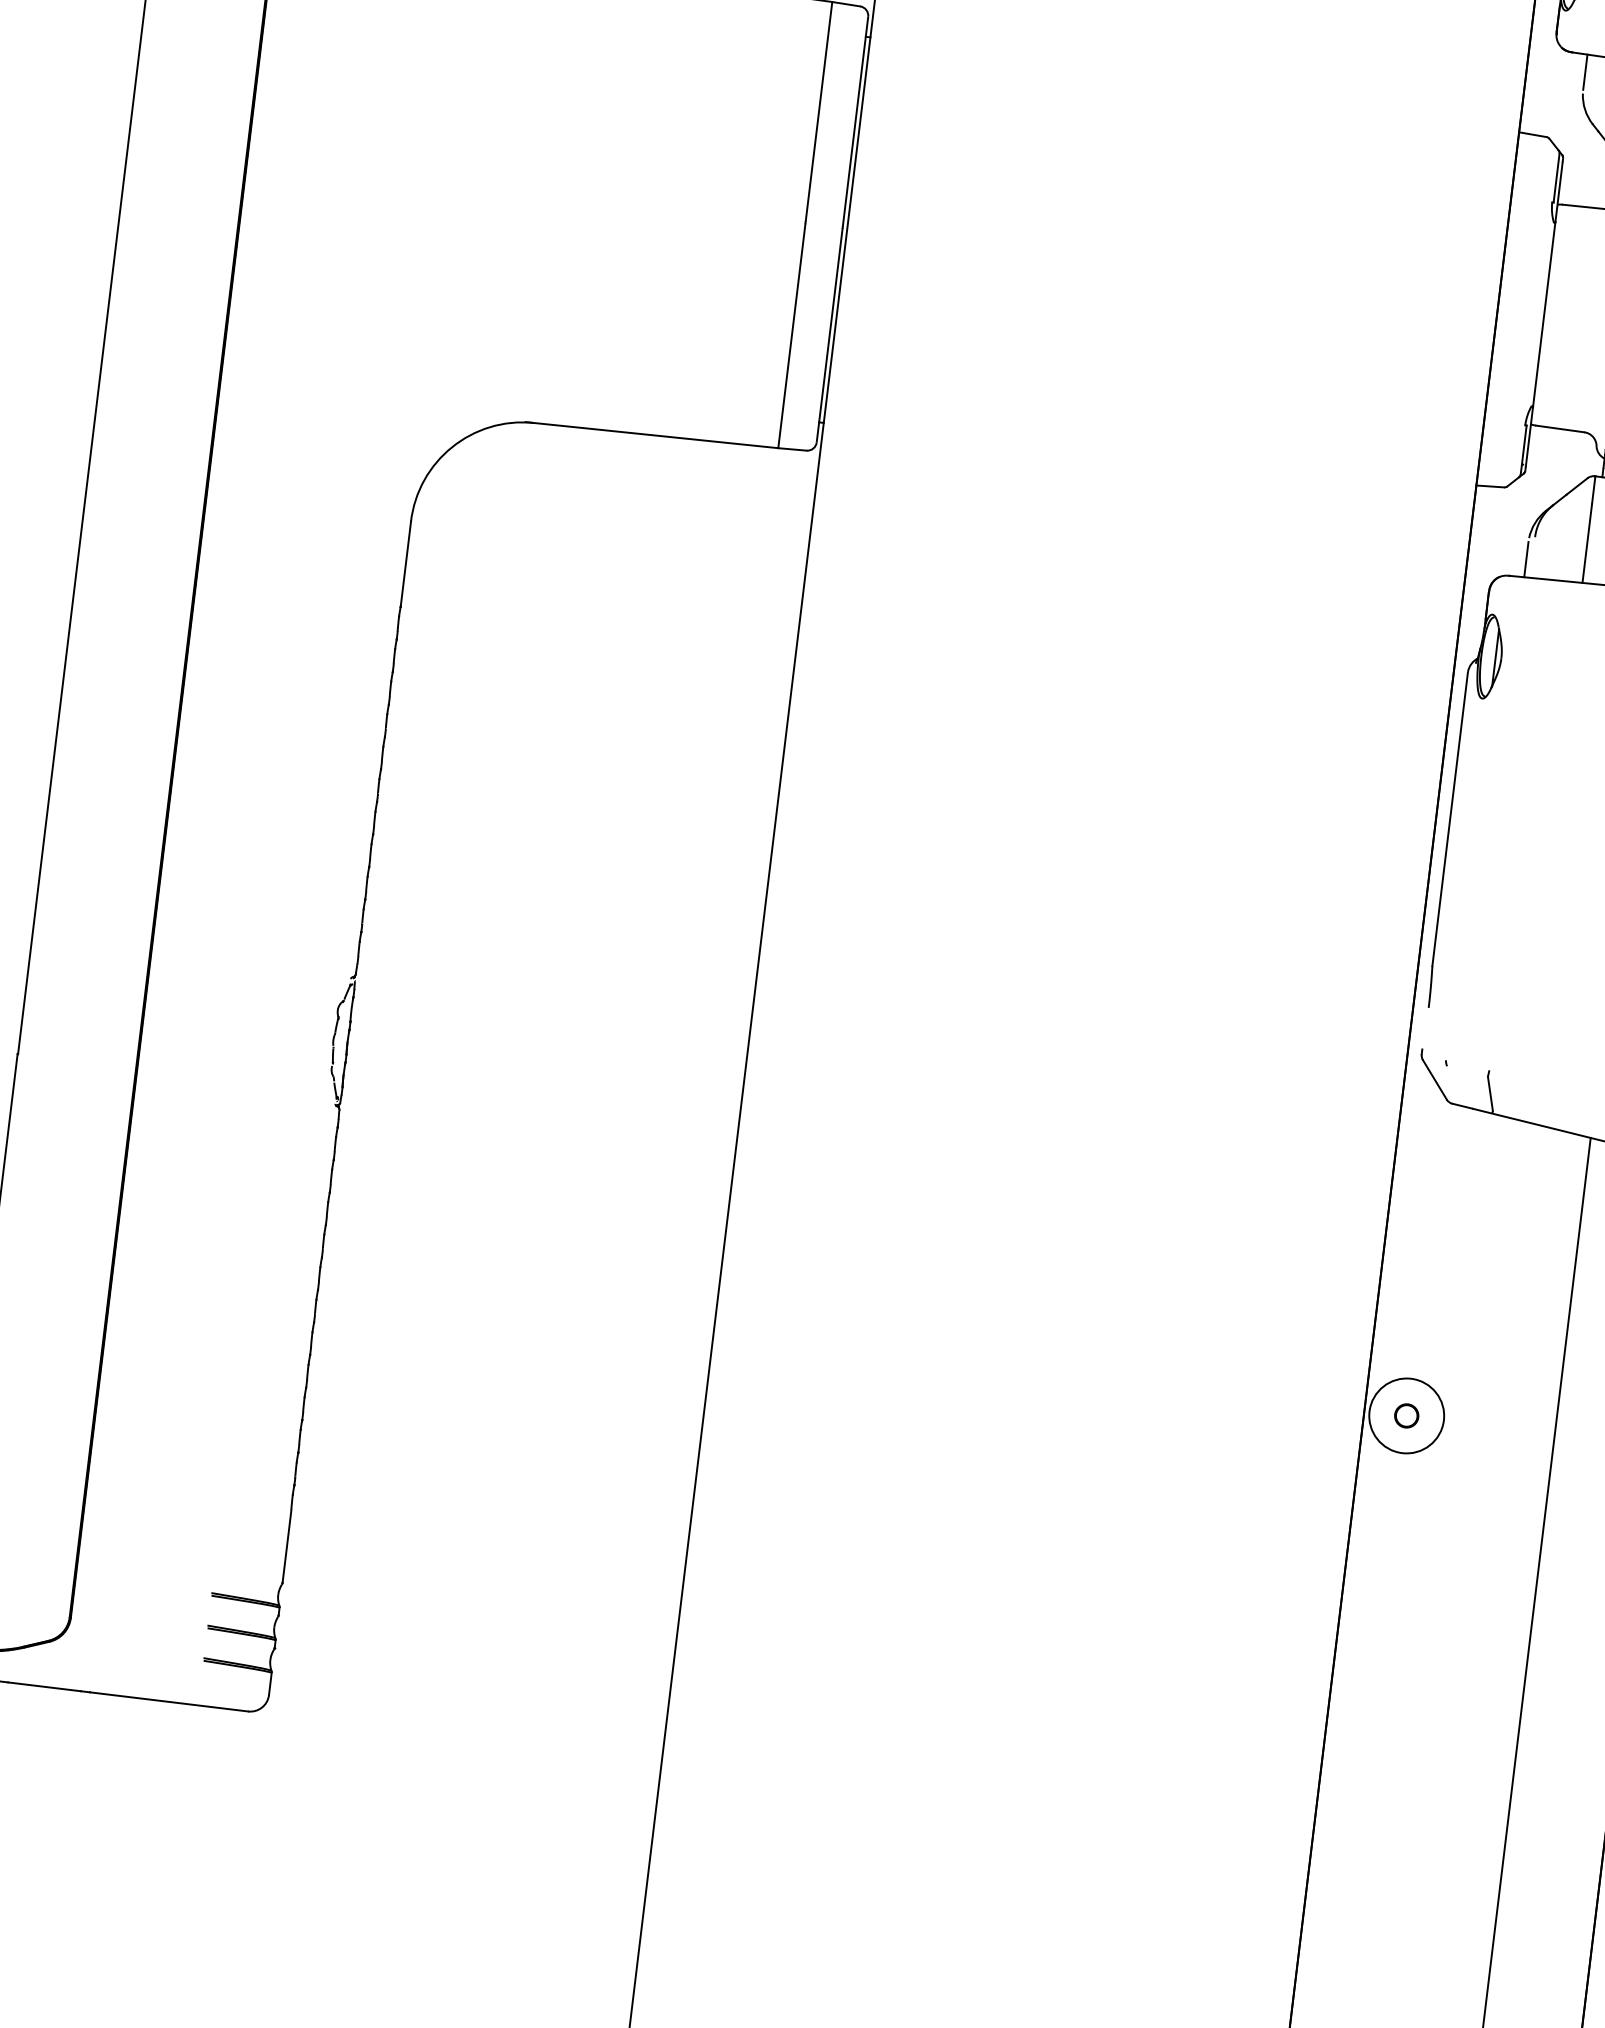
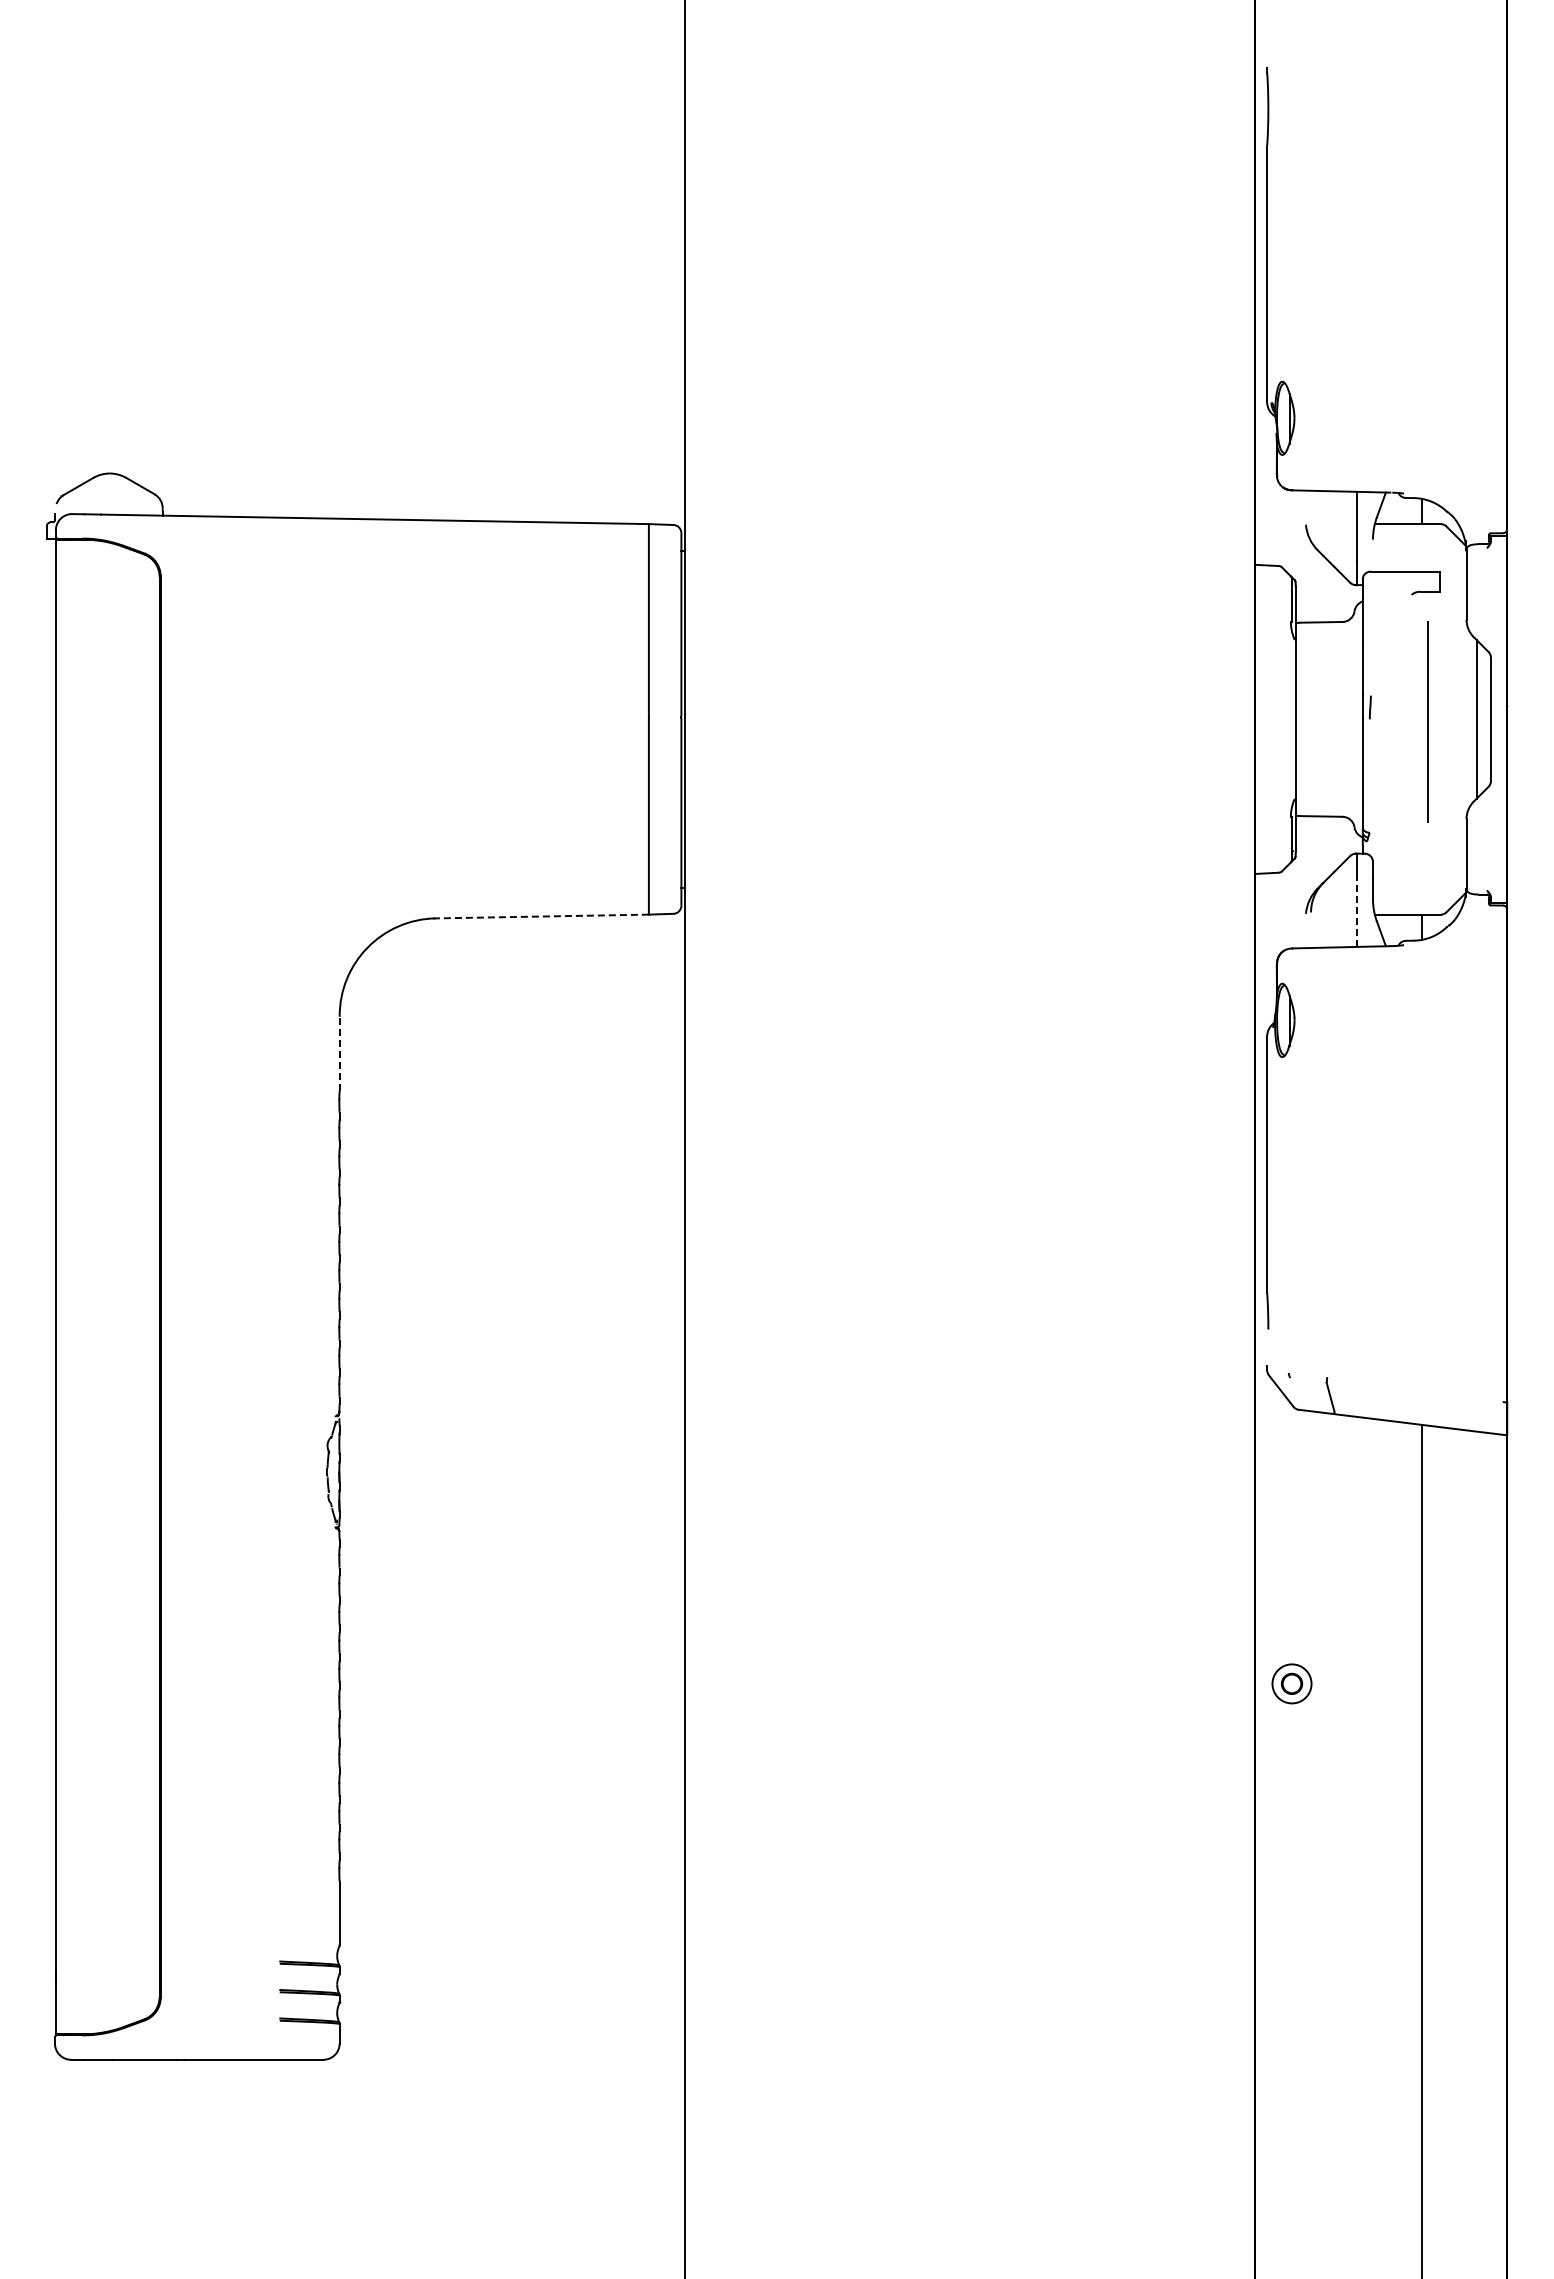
line: (1585, 71) -> (1305, 505), removed
line: (651, 435) -> (538, 916), solid -> dashed
line: (1587, 543) -> (1356, 912), solid -> dashed
line: (1526, 559) -> (1305, 932), removed
line: (405, 562) -> (339, 1052), solid -> dashed
circle: (1406, 1415) -> (1291, 1683), size x0.6

